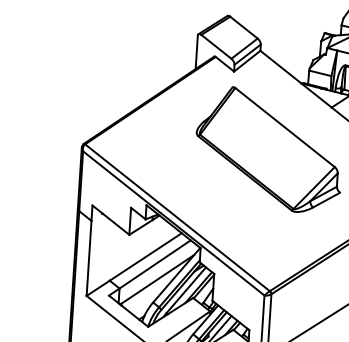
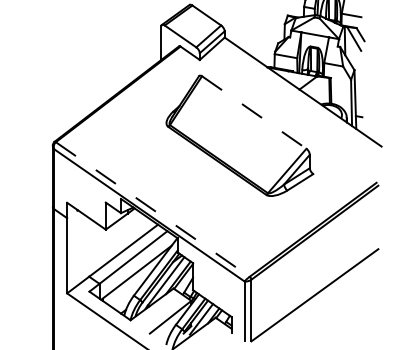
line: (285, 127) -> (254, 112), solid -> dashed
line: (177, 217) -> (152, 209), solid -> dashed

